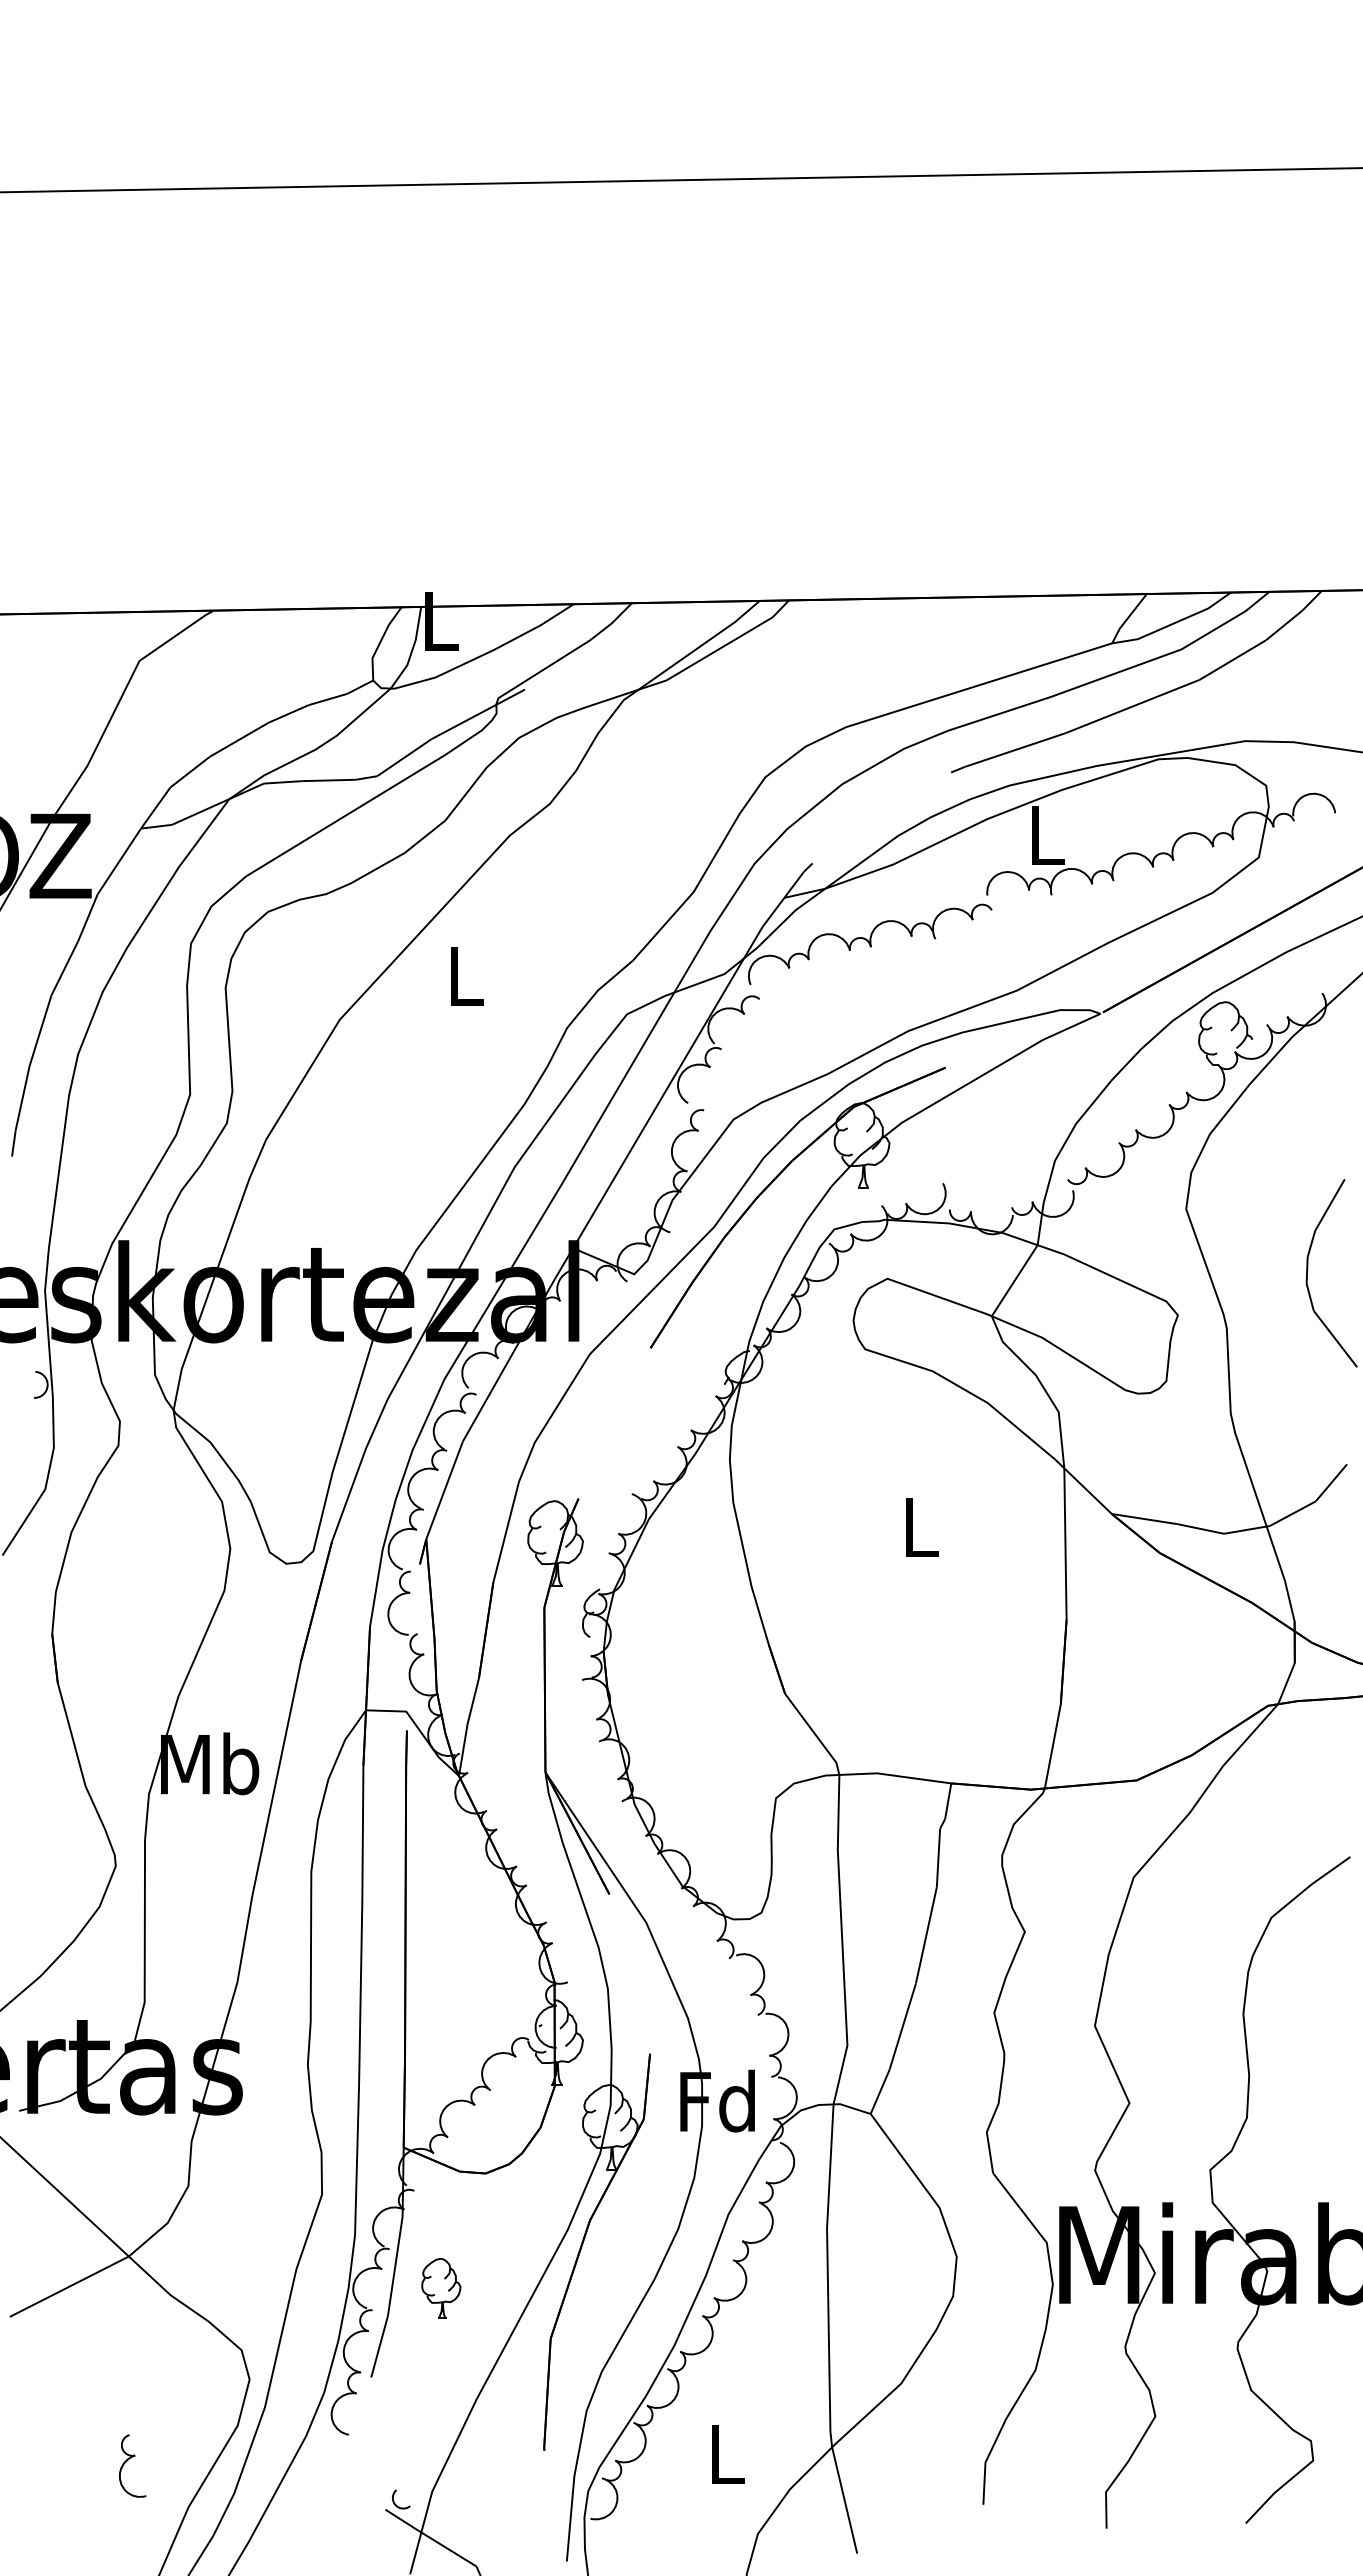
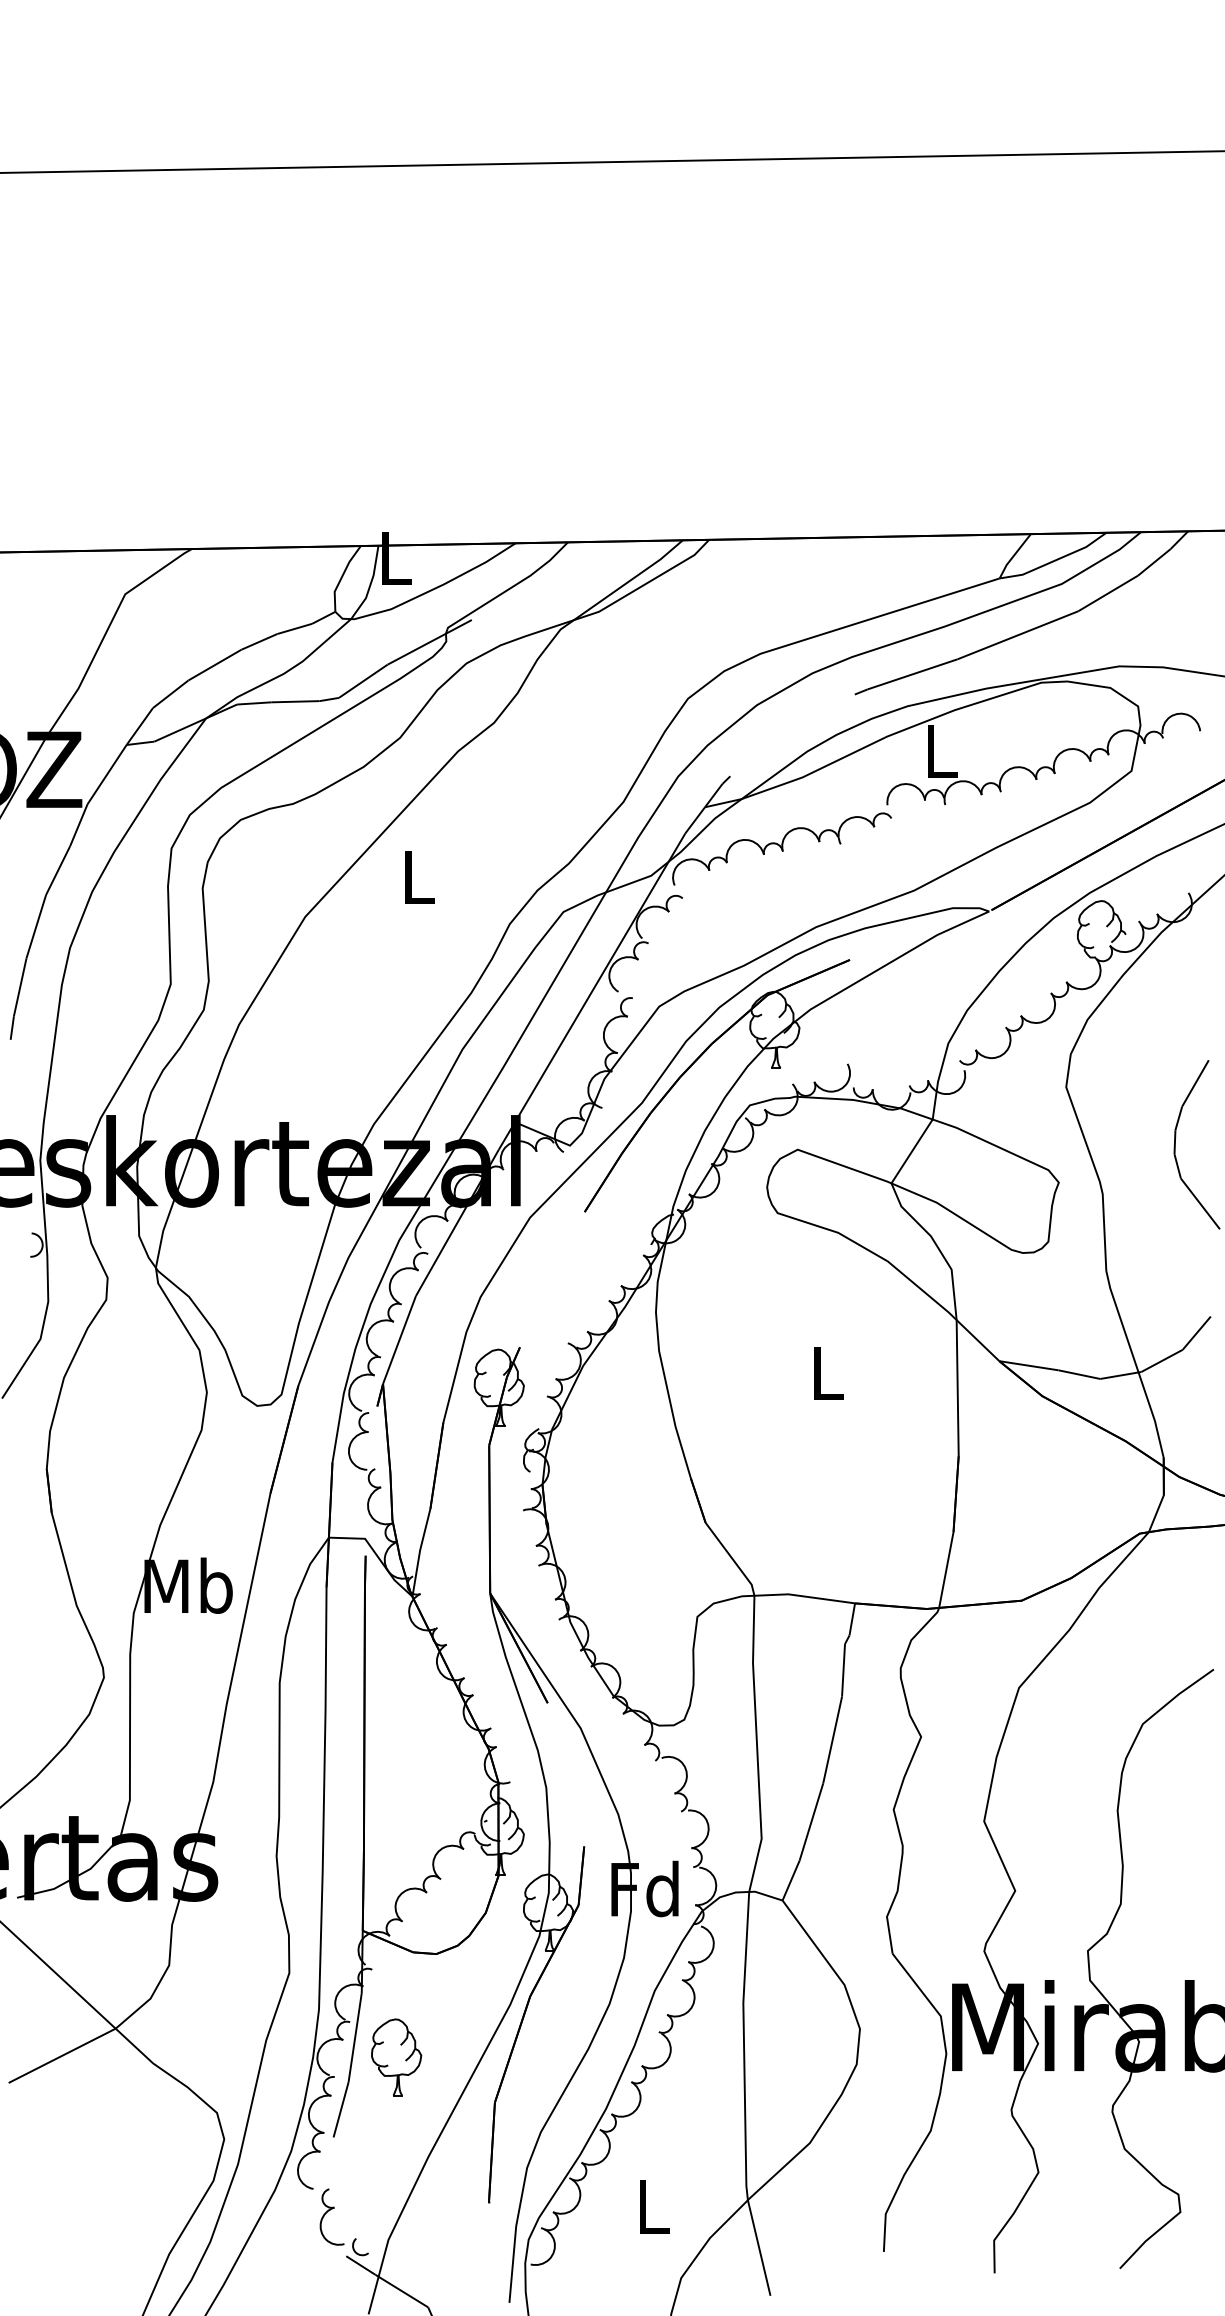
part: (441, 2288) -> (396, 2057), size x1.43
part: (128, 2460) -> (328, 2212), moved

